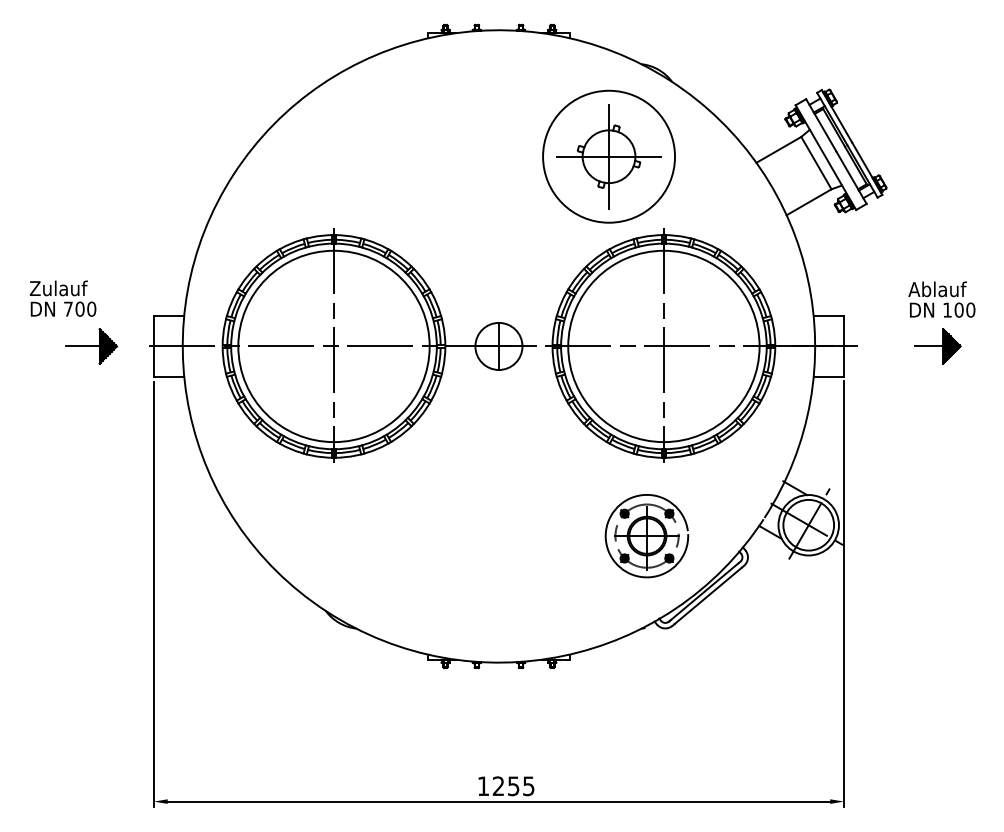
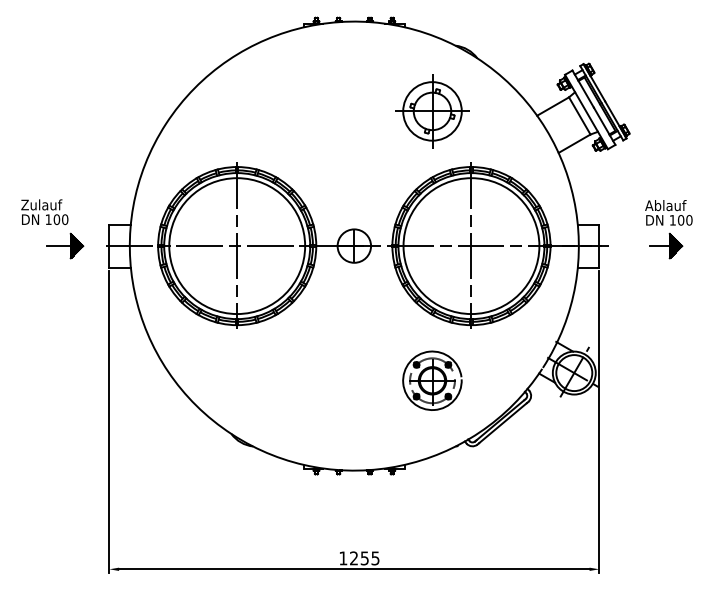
circle: (609, 156) -> (432, 111), size x0.62
text: (68, 308) -> (48, 219), 700 -> 100
part: (647, 535) -> (432, 380), moved

